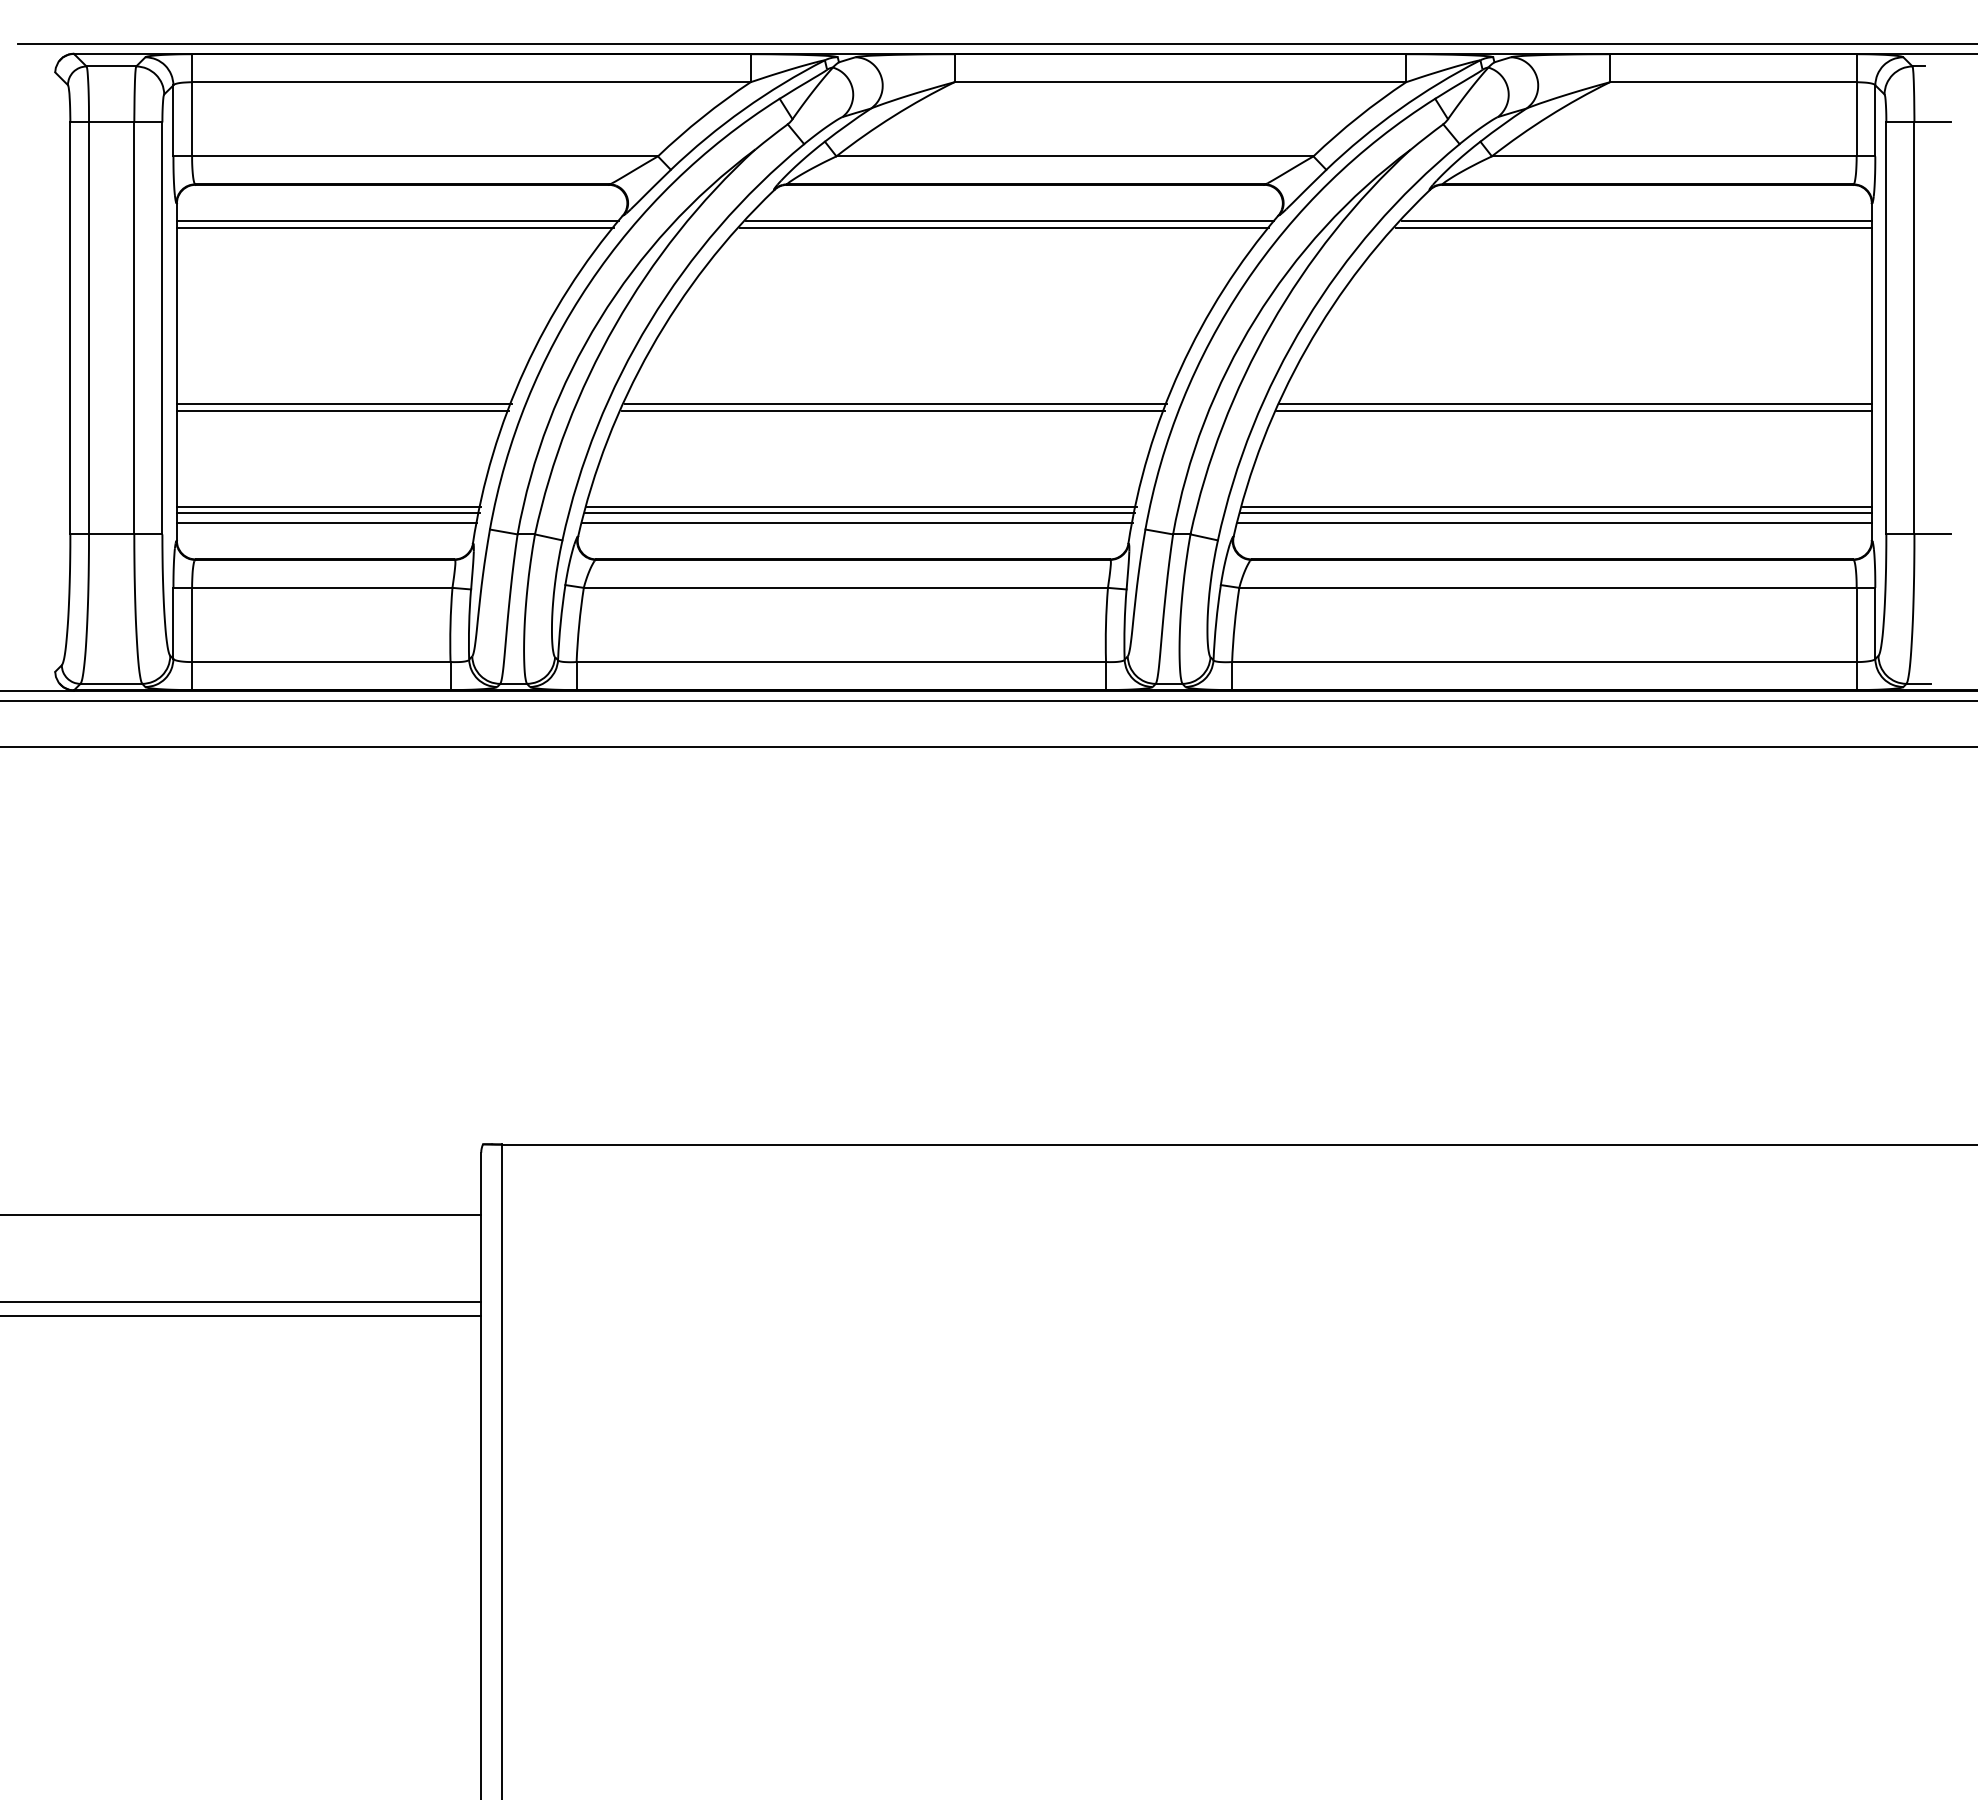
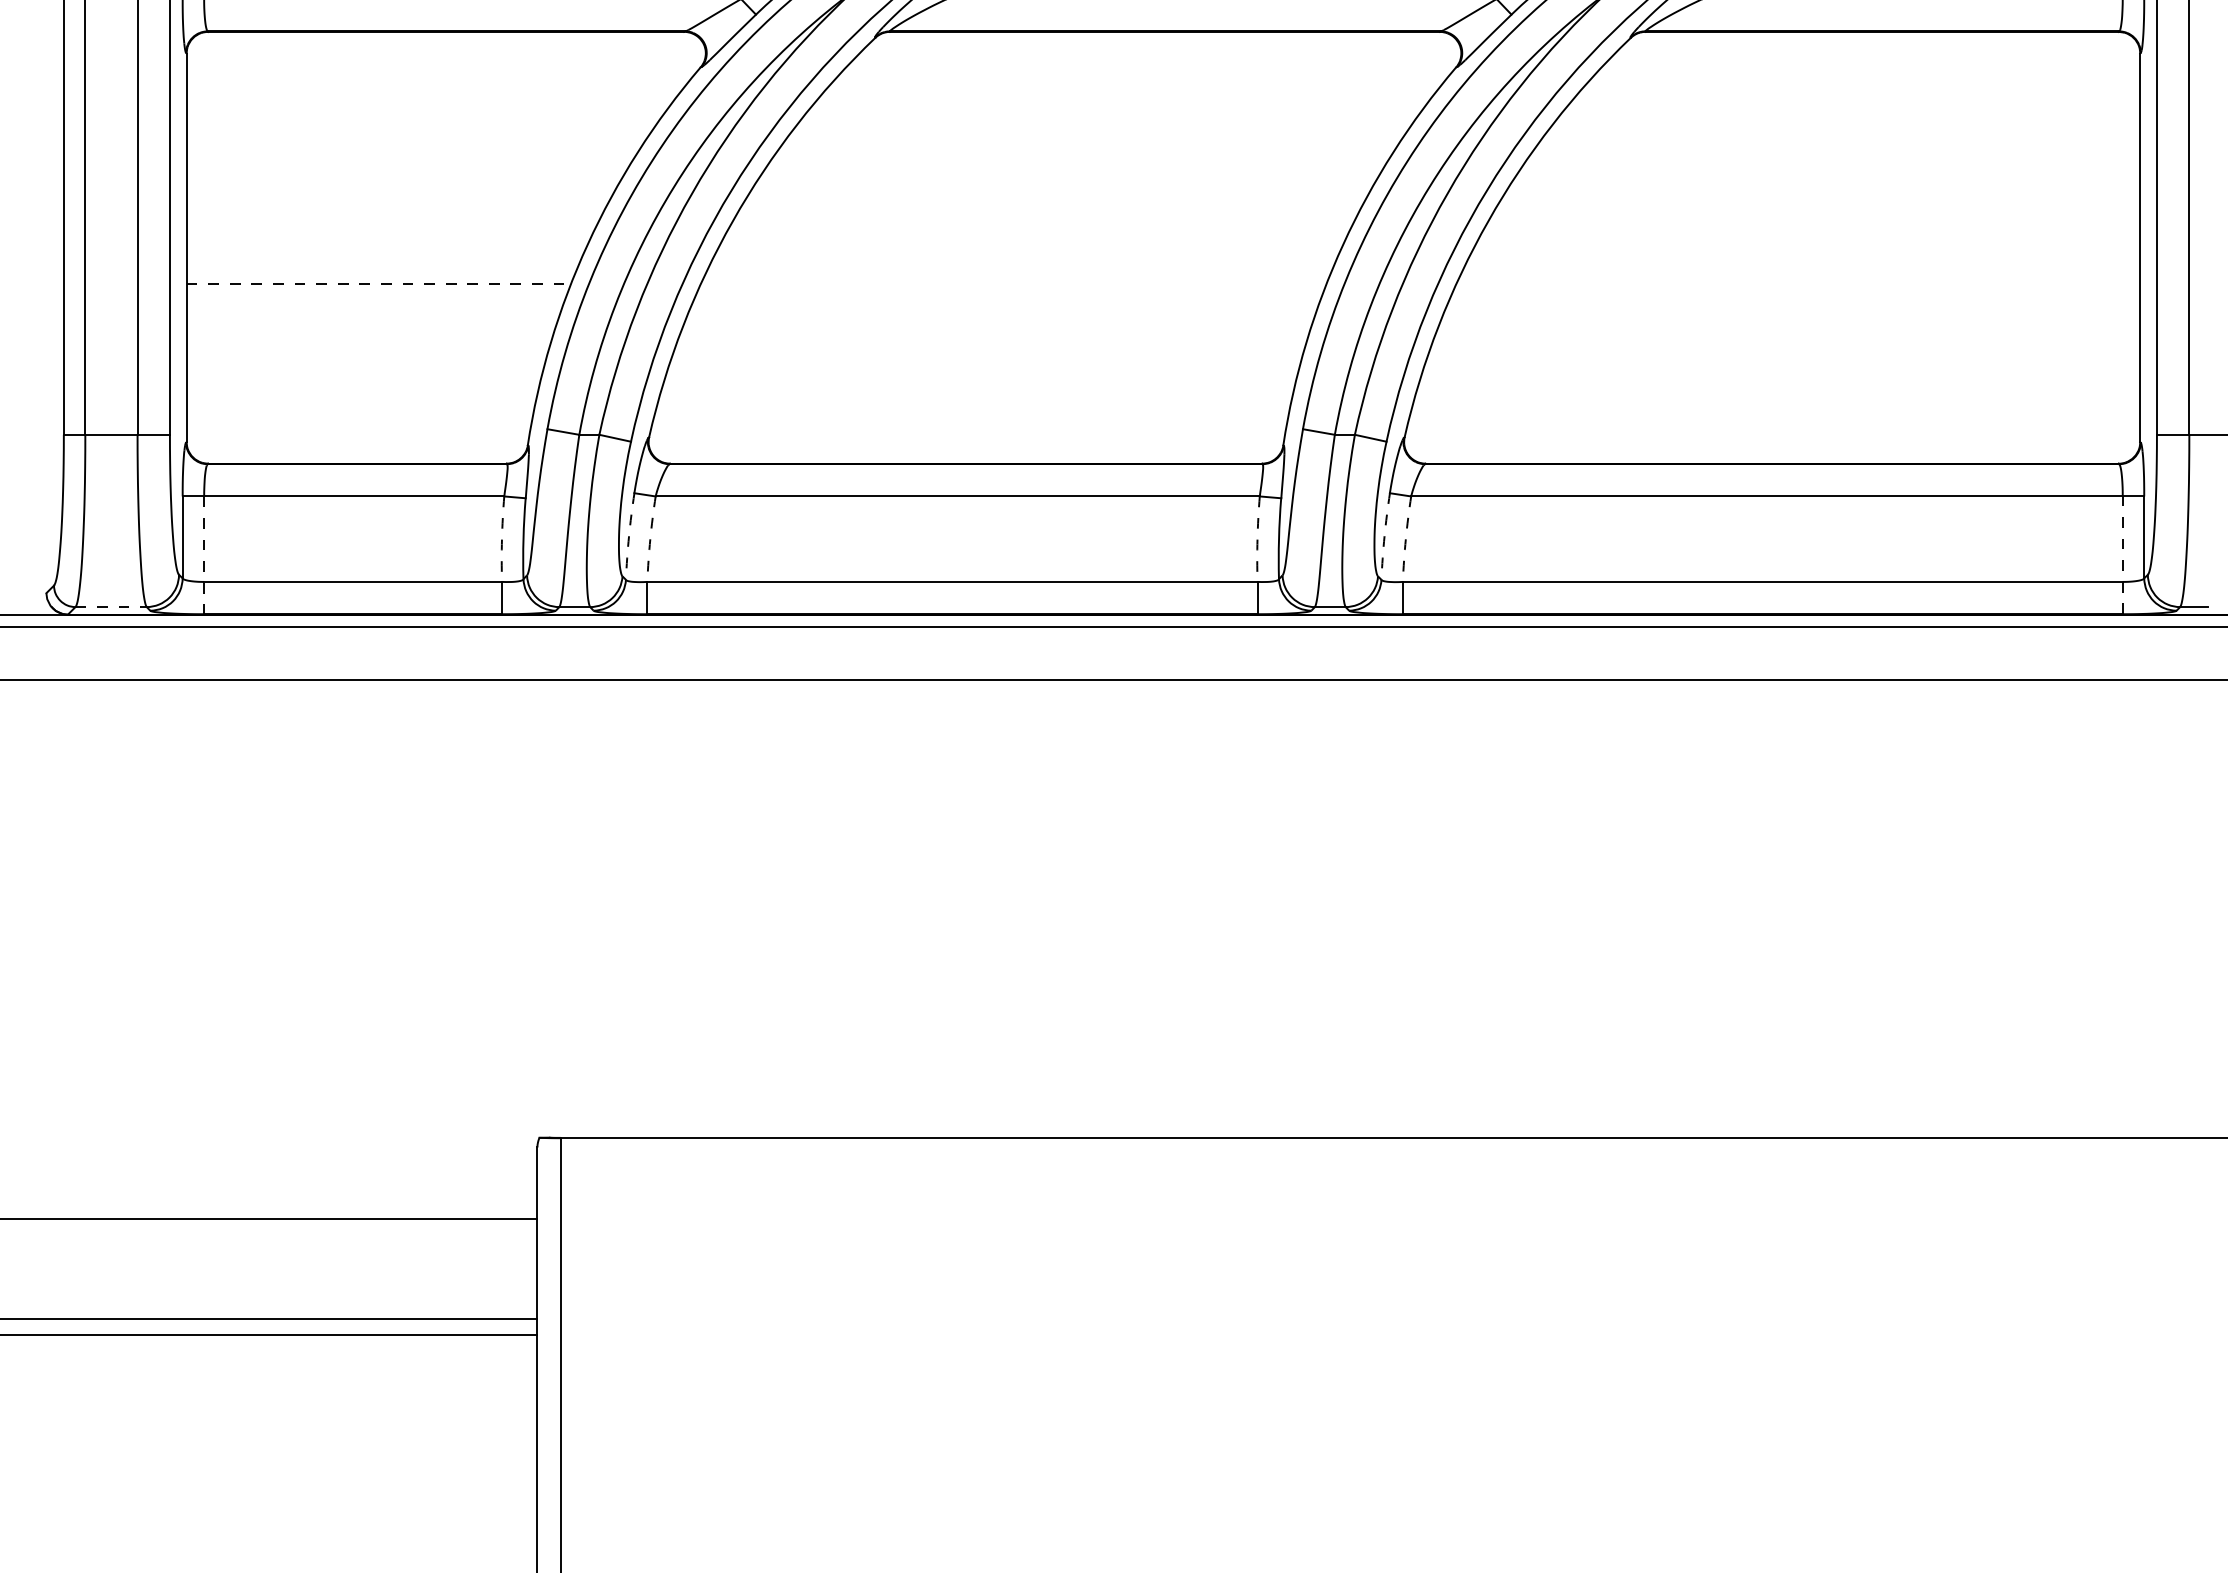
line: (397, 221) -> (440, 74), removed
line: (1010, 221) -> (1147, 74), removed
line: (1636, 221) -> (1868, 74), removed
line: (394, 228) -> (437, 82), removed
line: (1004, 228) -> (1140, 82), removed
line: (1633, 228) -> (1865, 82), removed
line: (344, 403) -> (379, 283), solid -> dashed
line: (895, 403) -> (1014, 283), removed
line: (1575, 403) -> (1798, 283), removed
line: (342, 410) -> (377, 292), removed
line: (892, 410) -> (1011, 292), removed
line: (1574, 410) -> (1797, 292), removed
line: (328, 506) -> (361, 402), removed
line: (861, 506) -> (975, 402), removed
line: (1556, 506) -> (1776, 402), removed
line: (327, 512) -> (360, 409), removed
line: (860, 512) -> (974, 409), removed
line: (1555, 512) -> (1775, 409), removed
line: (326, 523) -> (359, 422), removed
line: (857, 523) -> (971, 422), removed
line: (1554, 523) -> (1774, 422), removed
arc: (560, 622) -> (628, 536), solid -> dashed
arc: (1216, 622) -> (1384, 536), solid -> dashed
arc: (450, 624) -> (501, 538), solid -> dashed
arc: (579, 624) -> (650, 538), solid -> dashed
arc: (1105, 624) -> (1256, 538), solid -> dashed
arc: (1234, 624) -> (1405, 538), solid -> dashed
line: (1856, 638) -> (2122, 554), solid -> dashed
line: (192, 639) -> (204, 555), solid -> dashed
line: (111, 683) -> (111, 606), solid -> dashed

